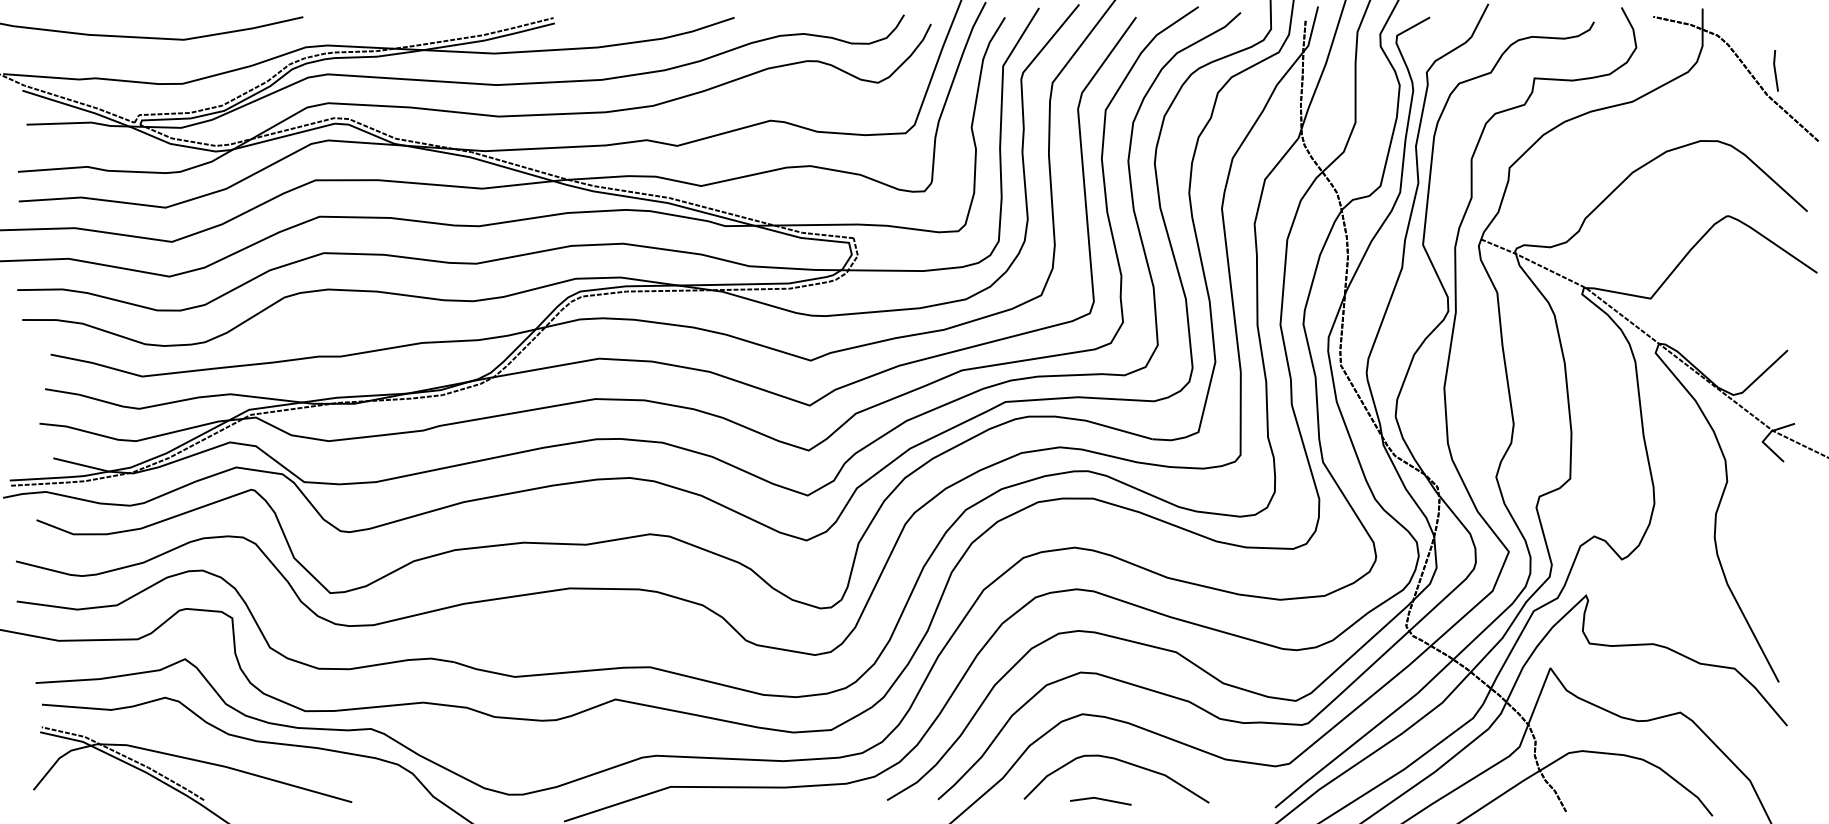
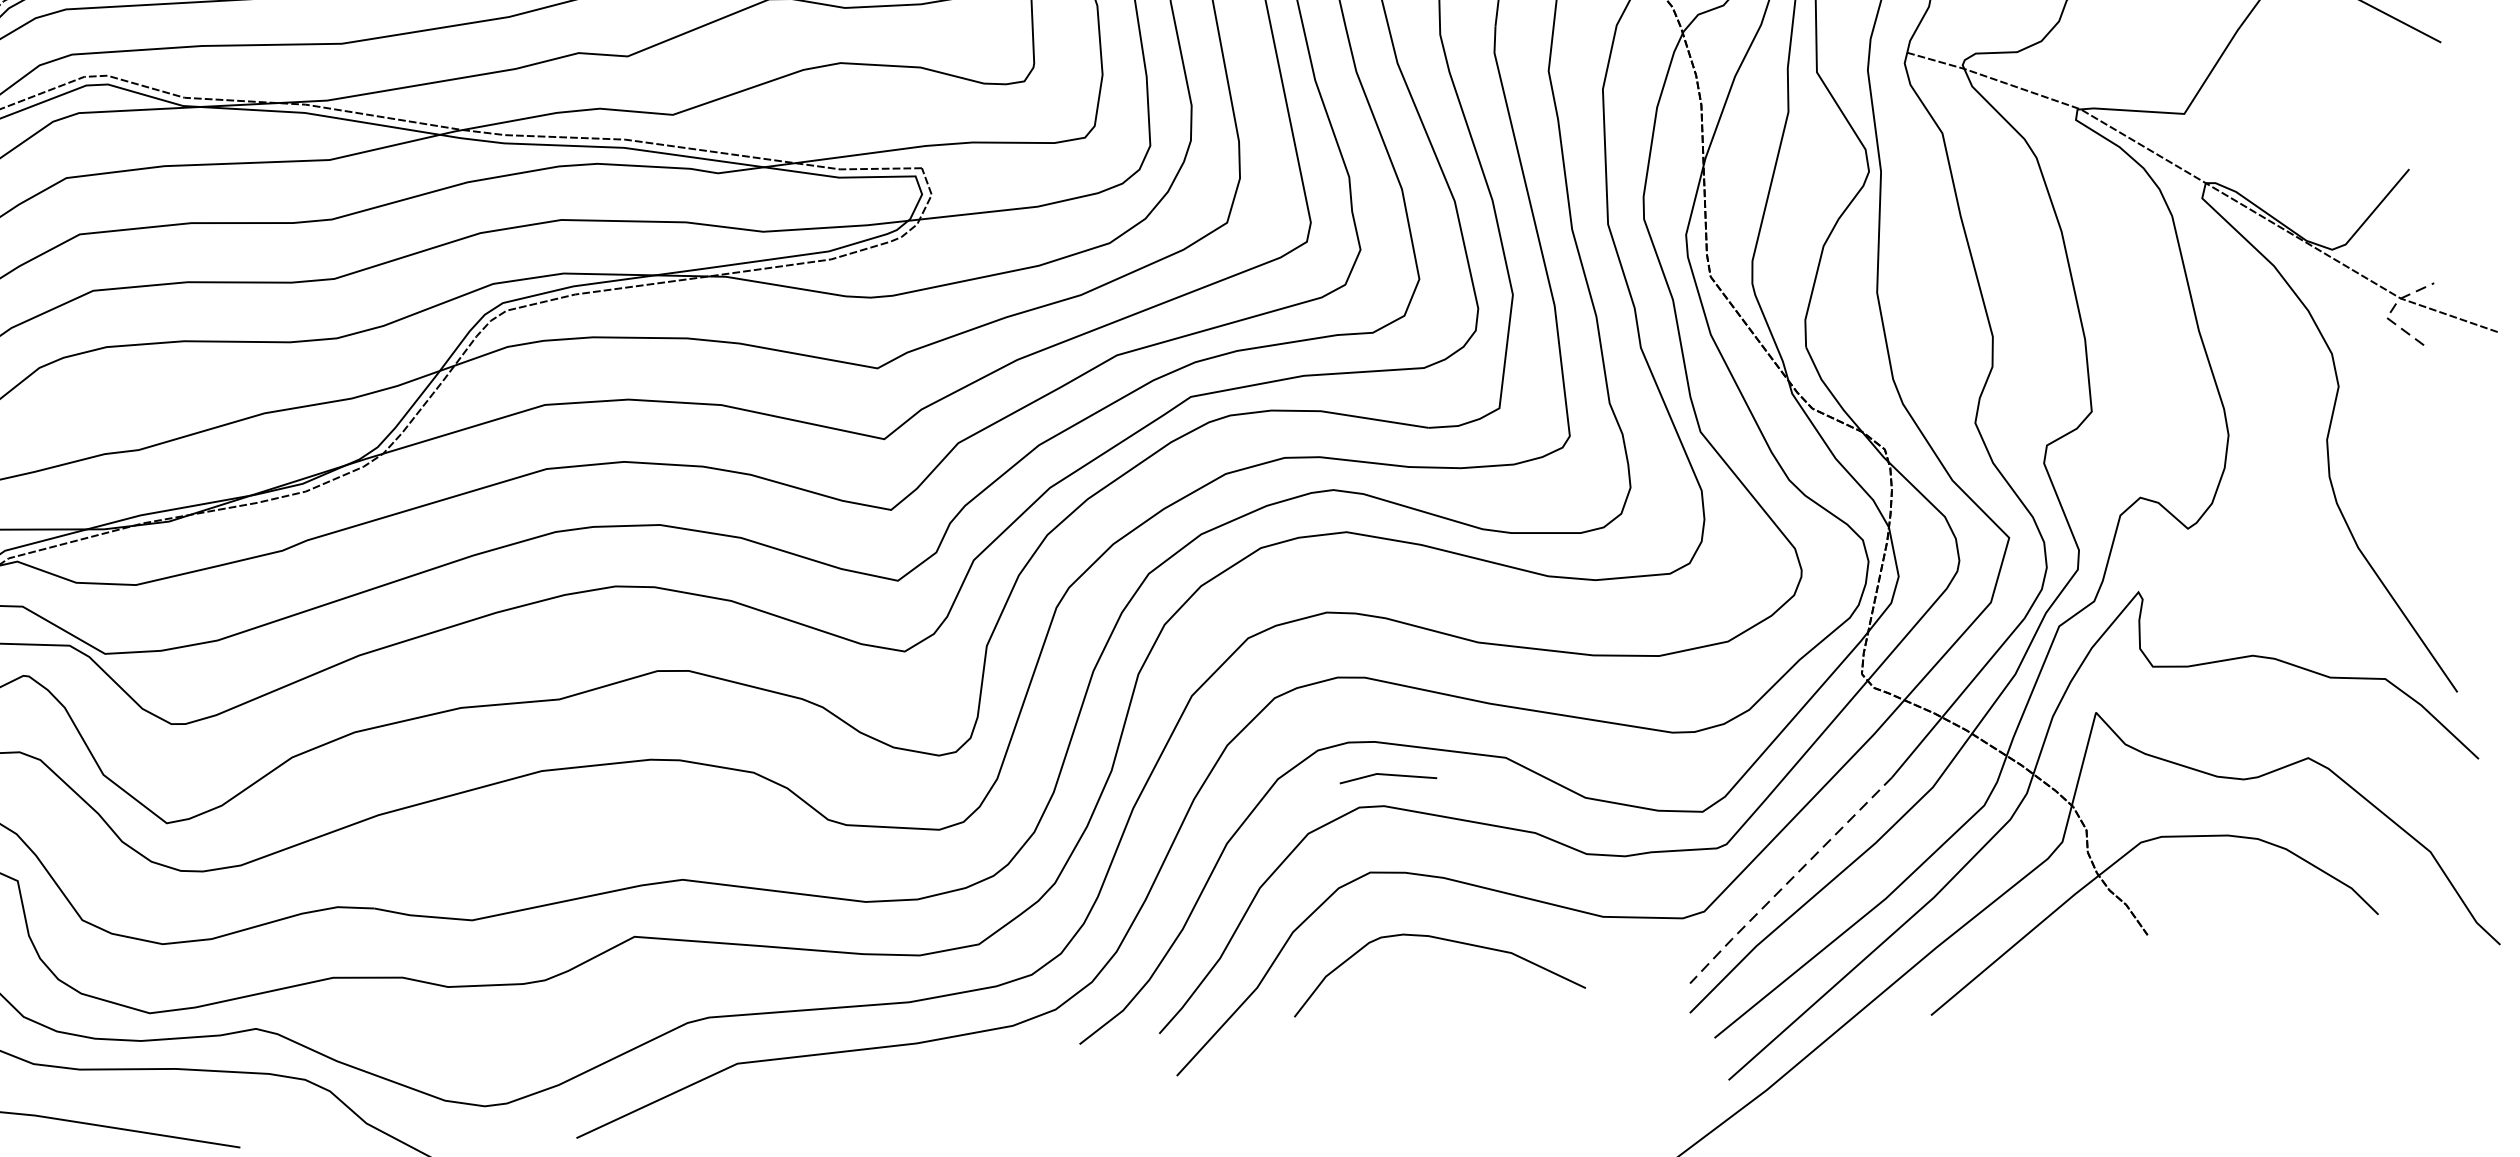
line: (1765, 438) -> (2390, 311), solid -> dashed
line: (1345, 750) -> (1789, 880), solid -> dashed
line: (1101, 800) -> (1389, 776), moved

